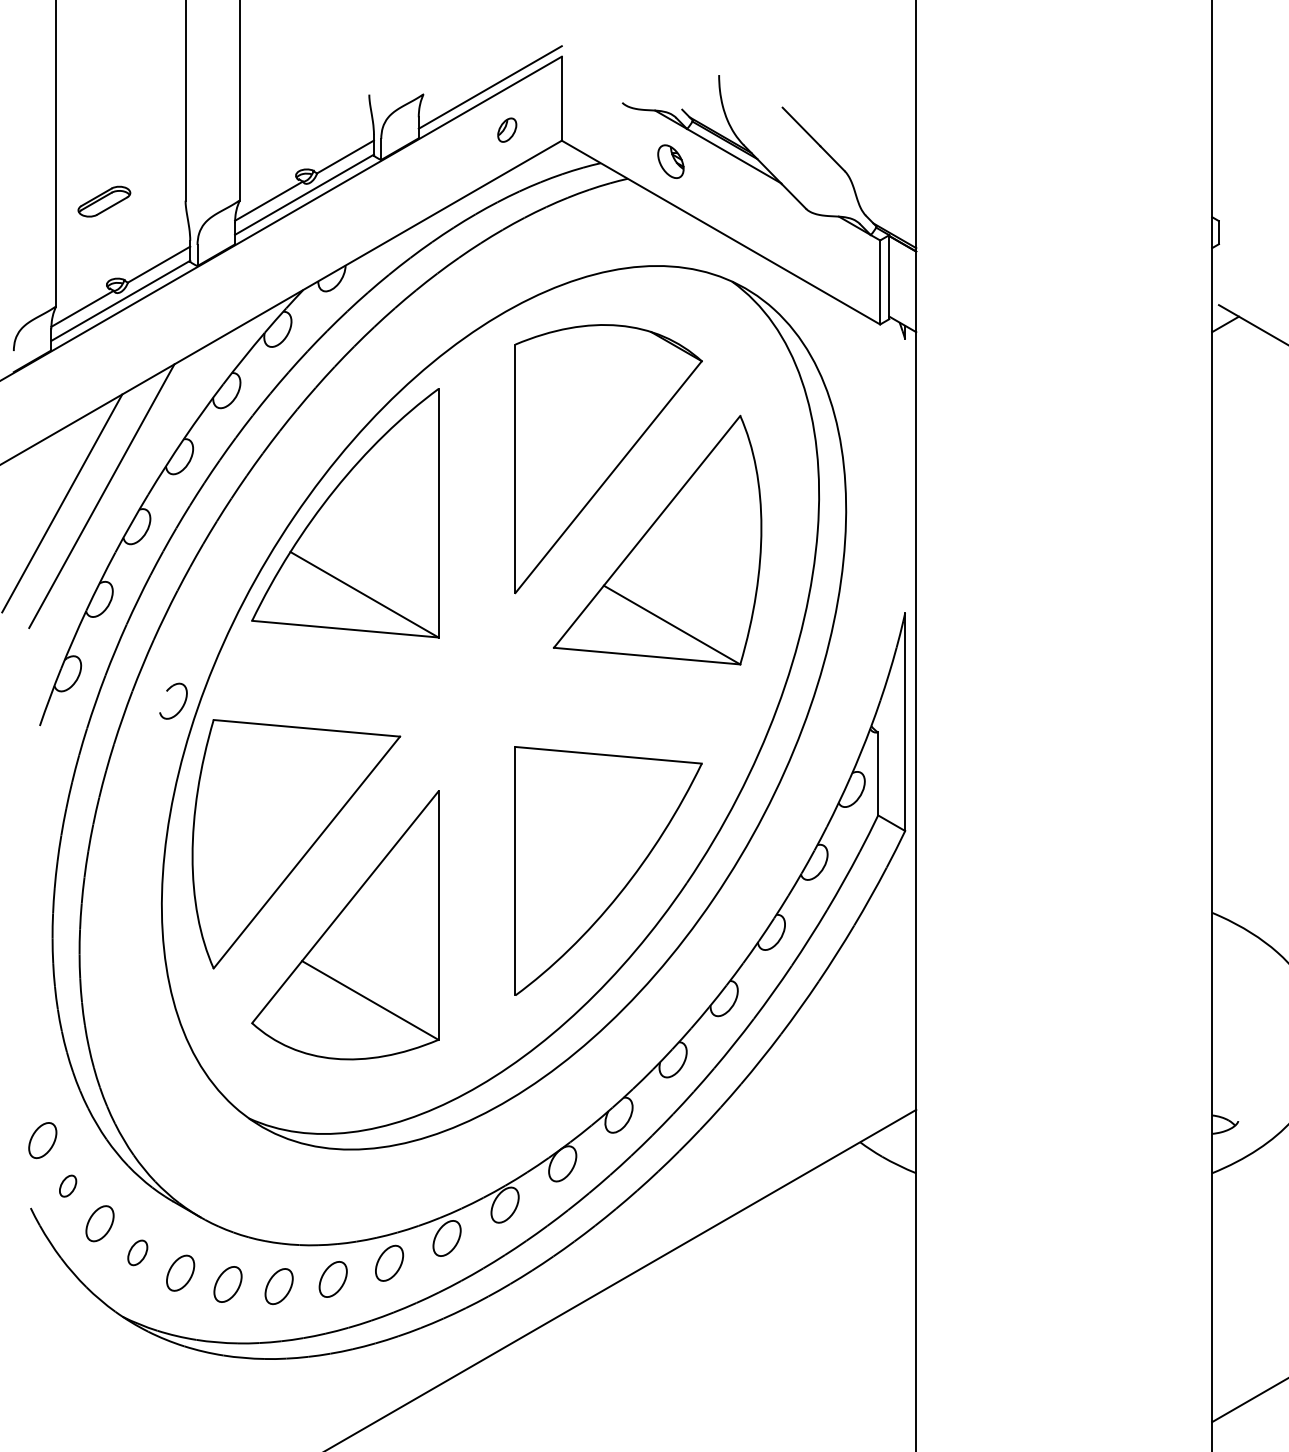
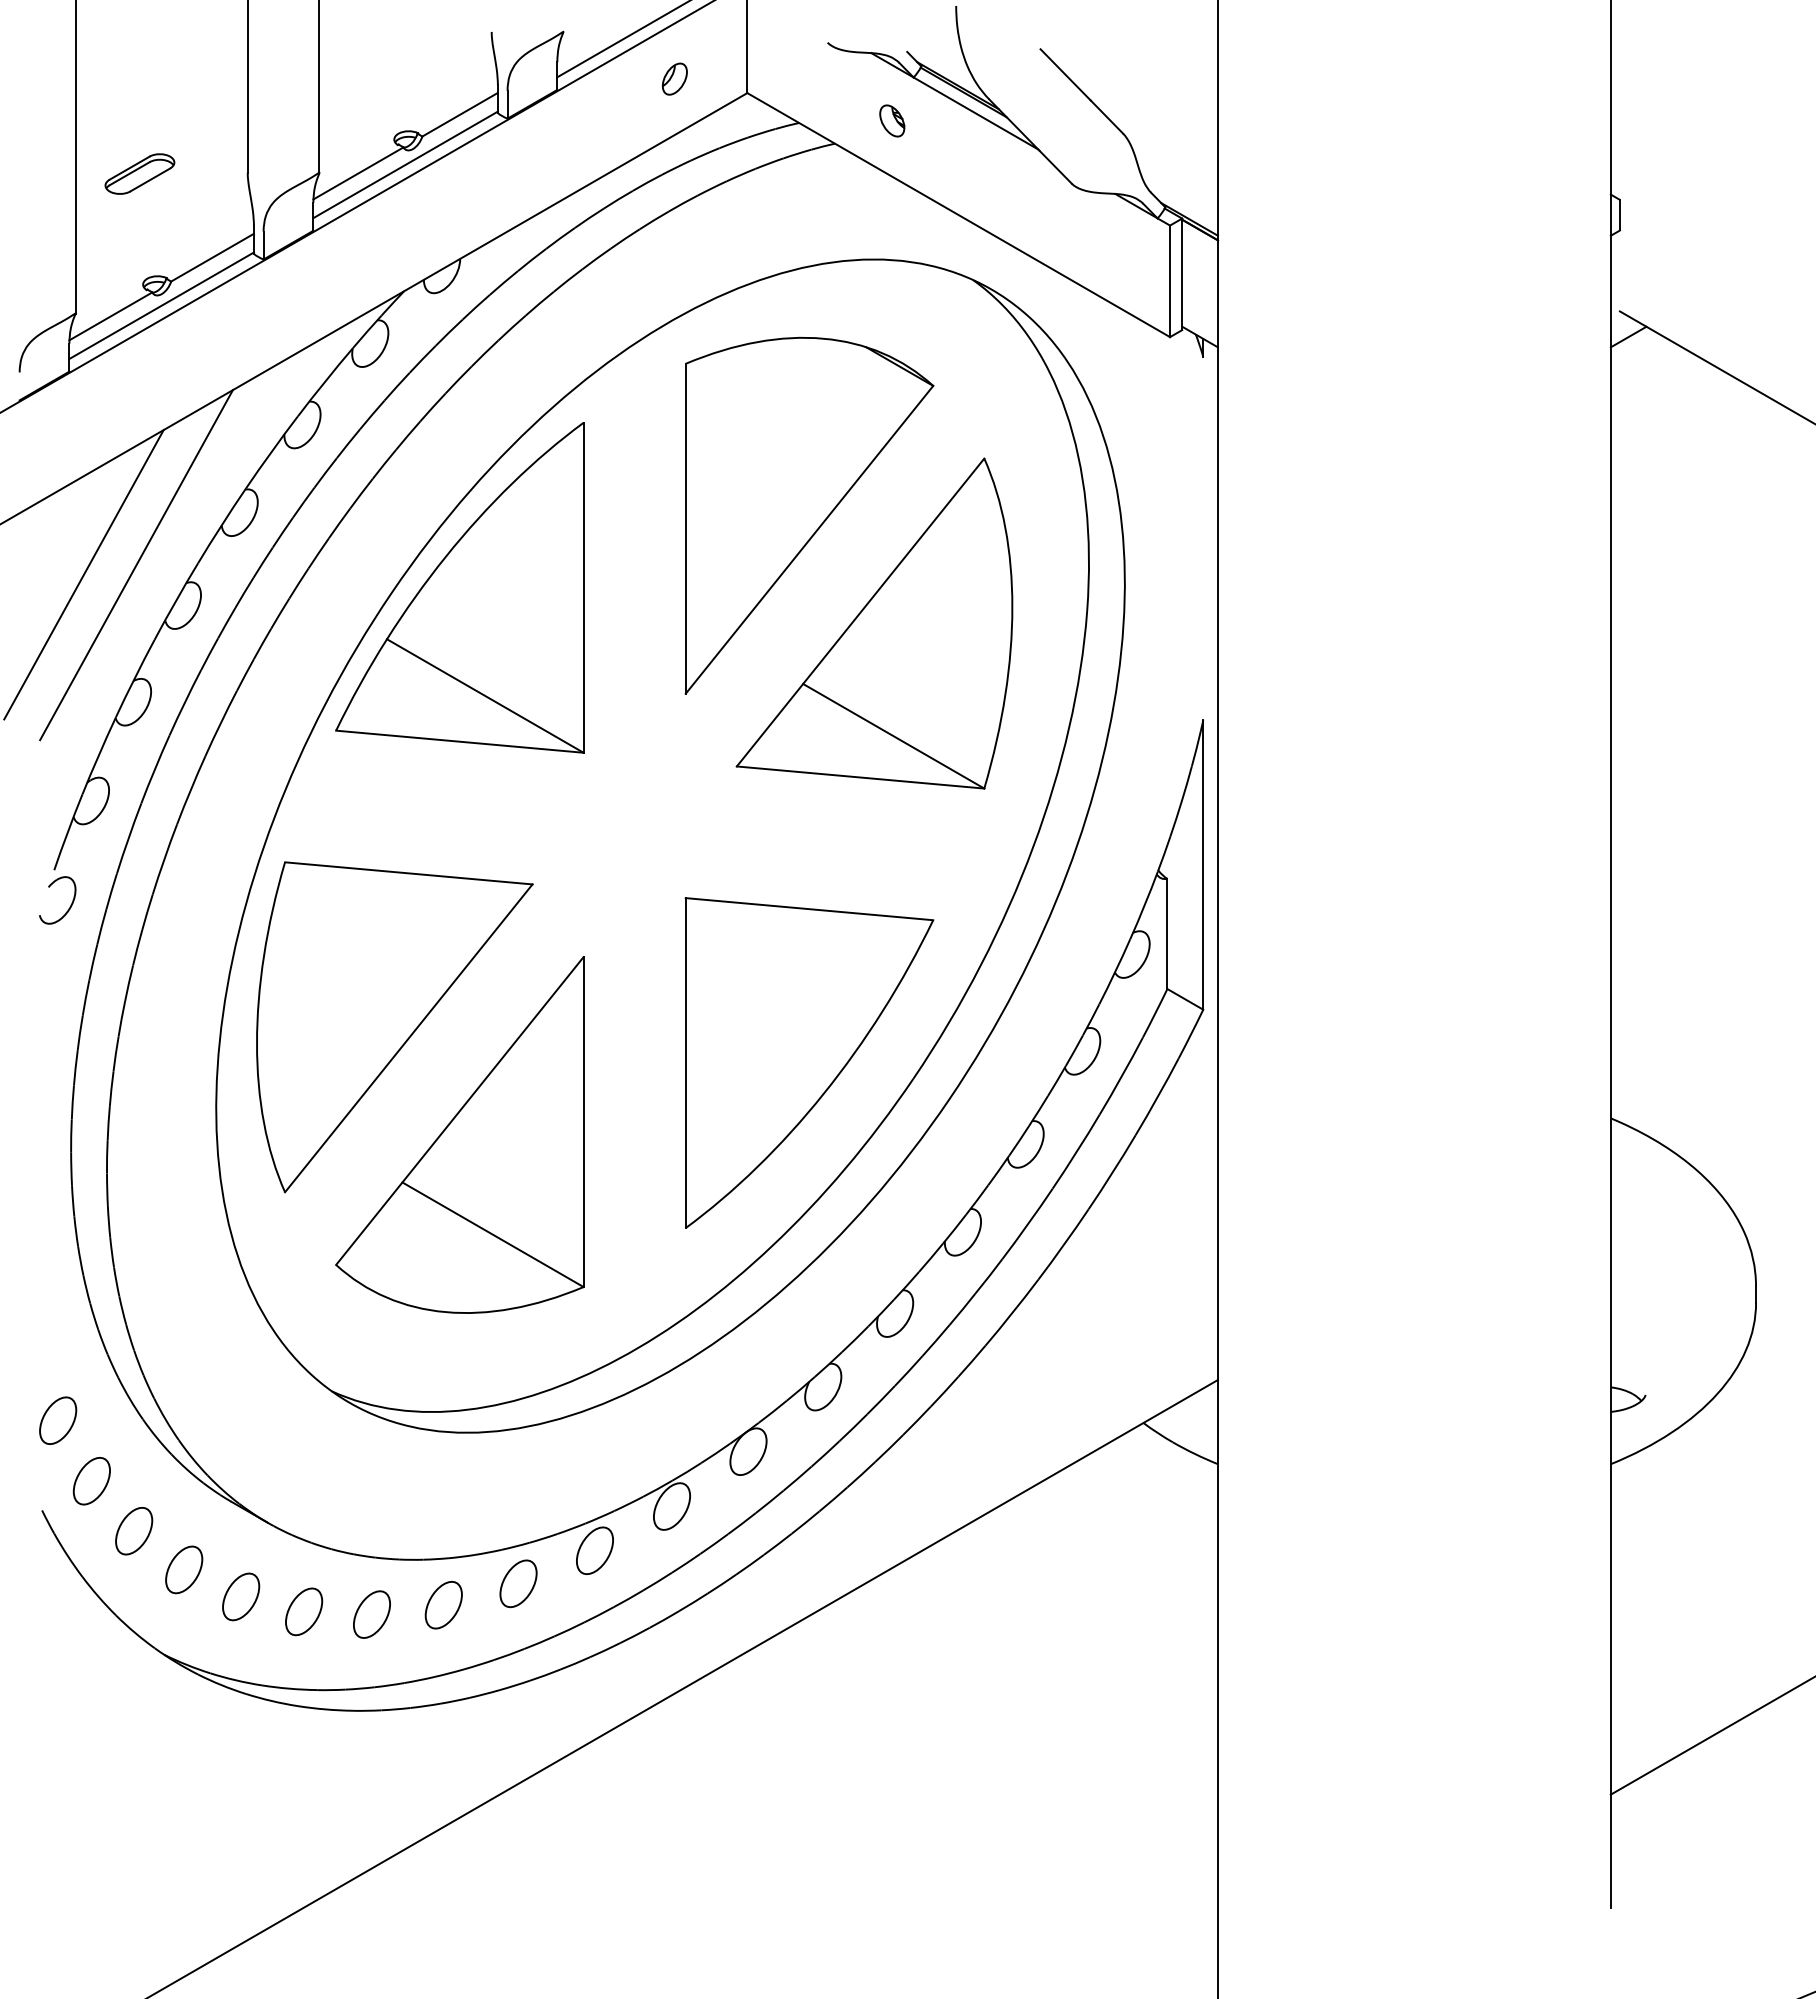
part: (671, 161) -> (892, 120), size x0.71
part: (182, 705) -> (69, 906), moved
part: (67, 1186) -> (91, 1481), size x1.67
part: (137, 1252) -> (184, 1569), size x1.43

